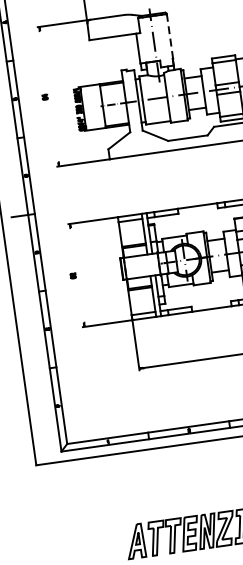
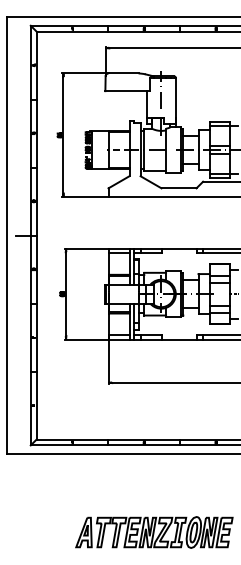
line: (169, 36) -> (175, 97), dashed -> solid
line: (49, 96) -> (63, 135), added
line: (77, 275) -> (66, 294), added

